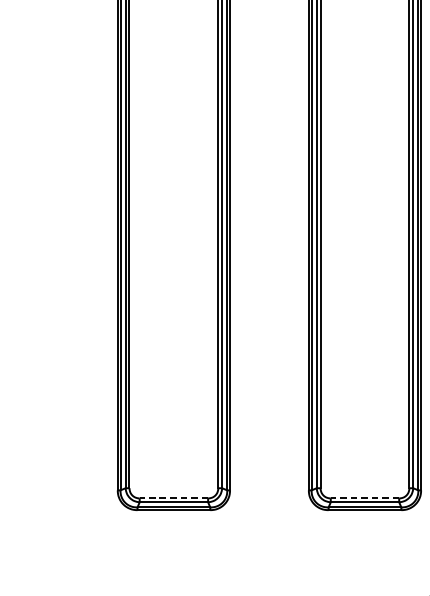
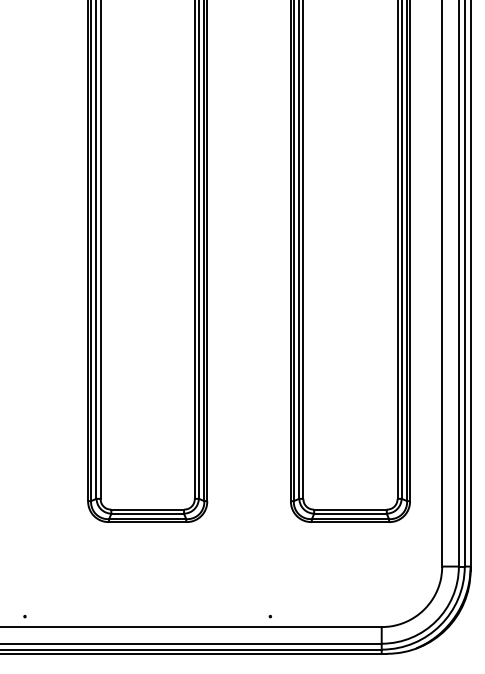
line: (173, 498) -> (147, 509), dashed -> solid
line: (364, 498) -> (349, 509), dashed -> solid

